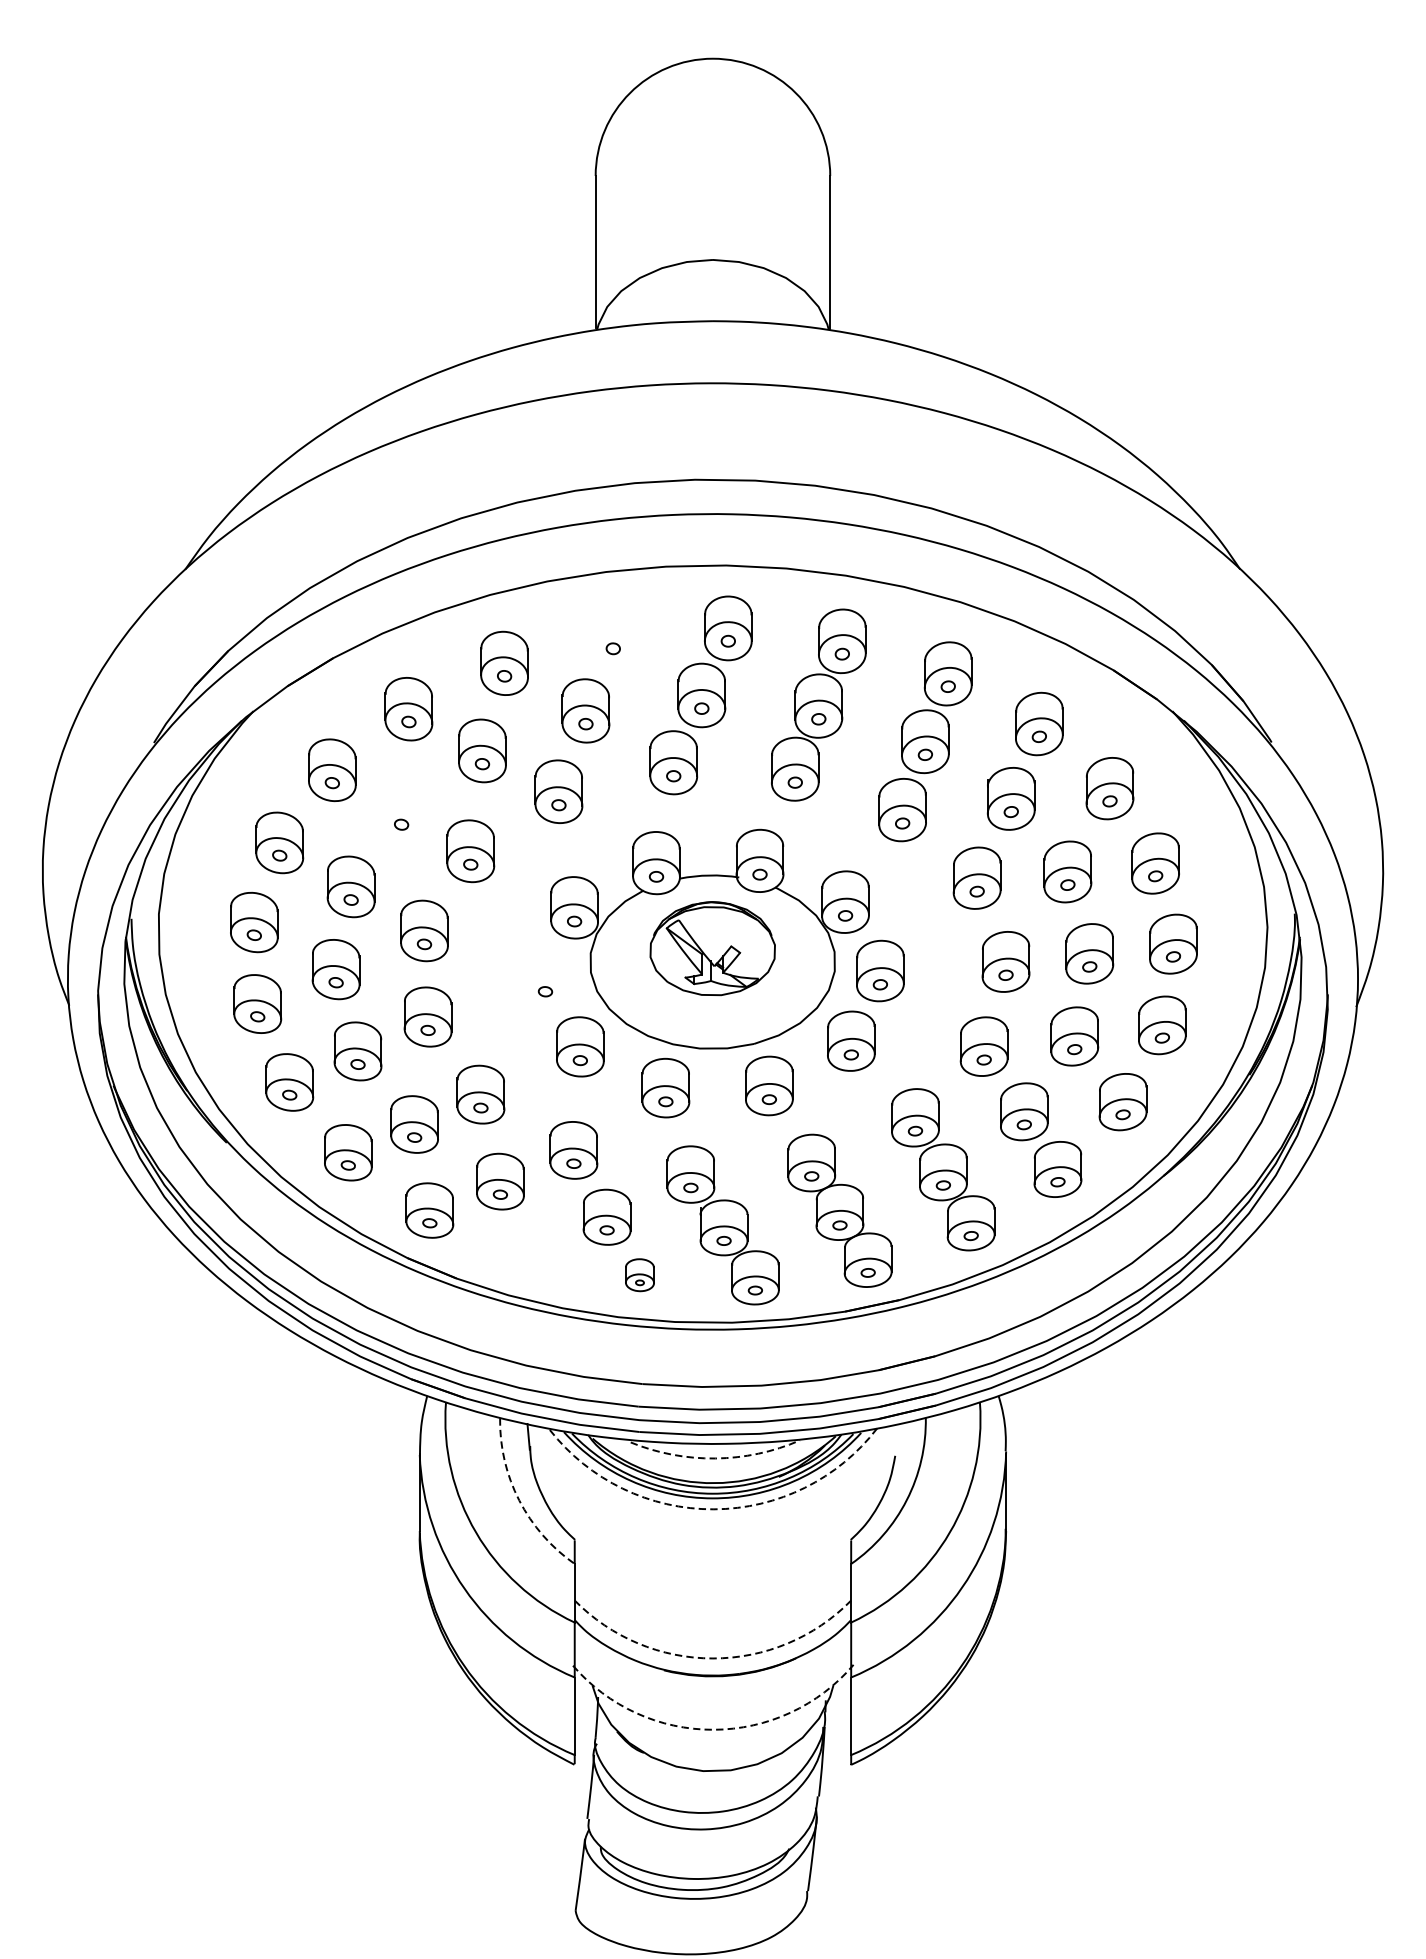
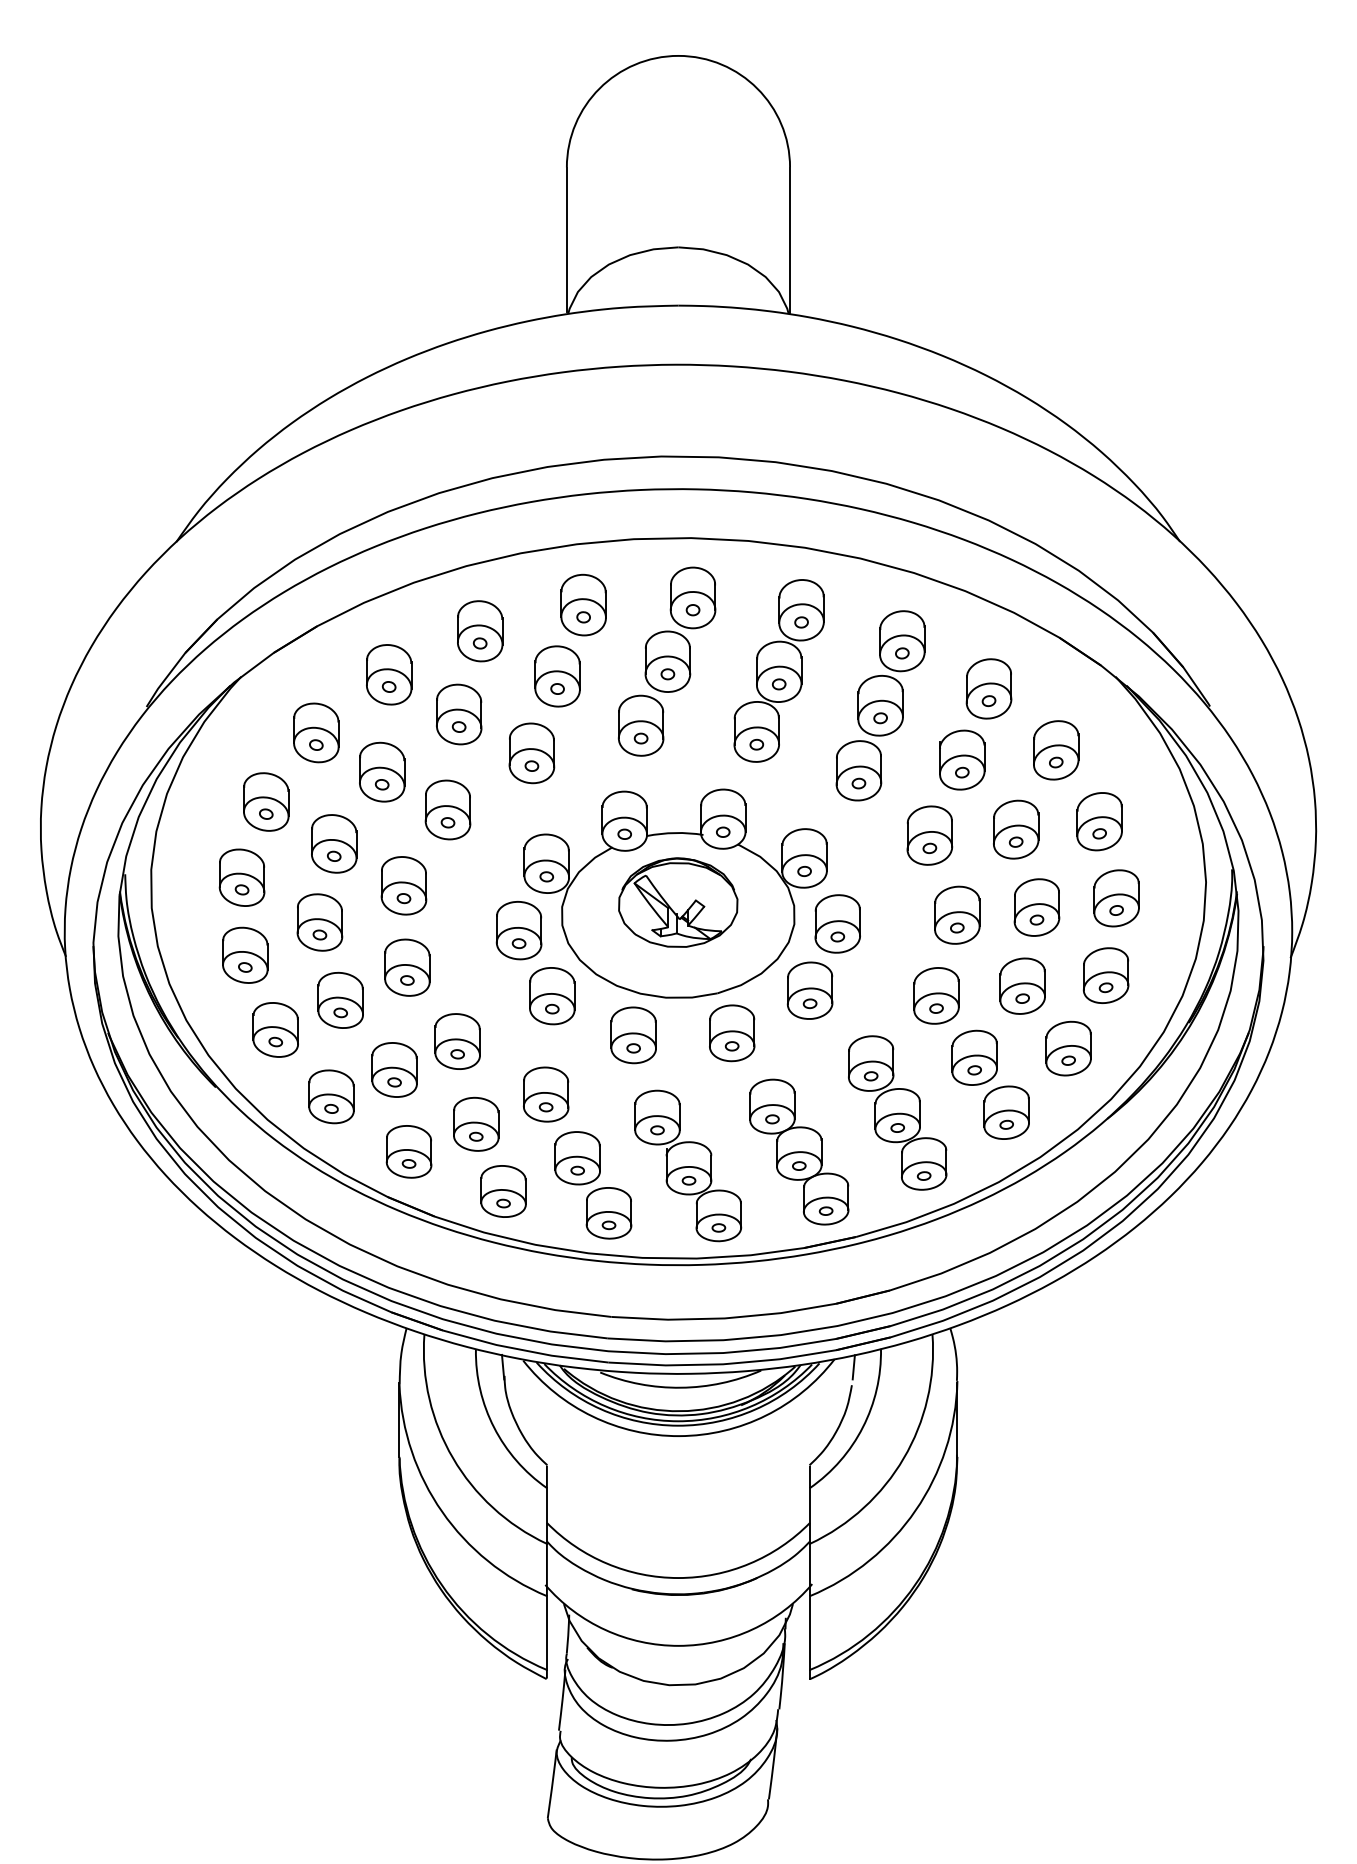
part: (613, 635) -> (583, 604), added
part: (401, 810) -> (382, 771), added
part: (544, 977) -> (518, 930), added
part: (529, 1252) -> (503, 1191), added
part: (639, 1275) -> (608, 1213), size x1.67
line: (896, 1437) -> (853, 1367), added
arc: (715, 1458) -> (680, 1387), dashed -> solid
arc: (519, 1500) -> (494, 1427), dashed -> solid
arc: (714, 1509) -> (679, 1436), dashed -> solid
arc: (713, 1658) -> (678, 1578), dashed -> solid
arc: (713, 1729) -> (678, 1645), dashed -> solid

